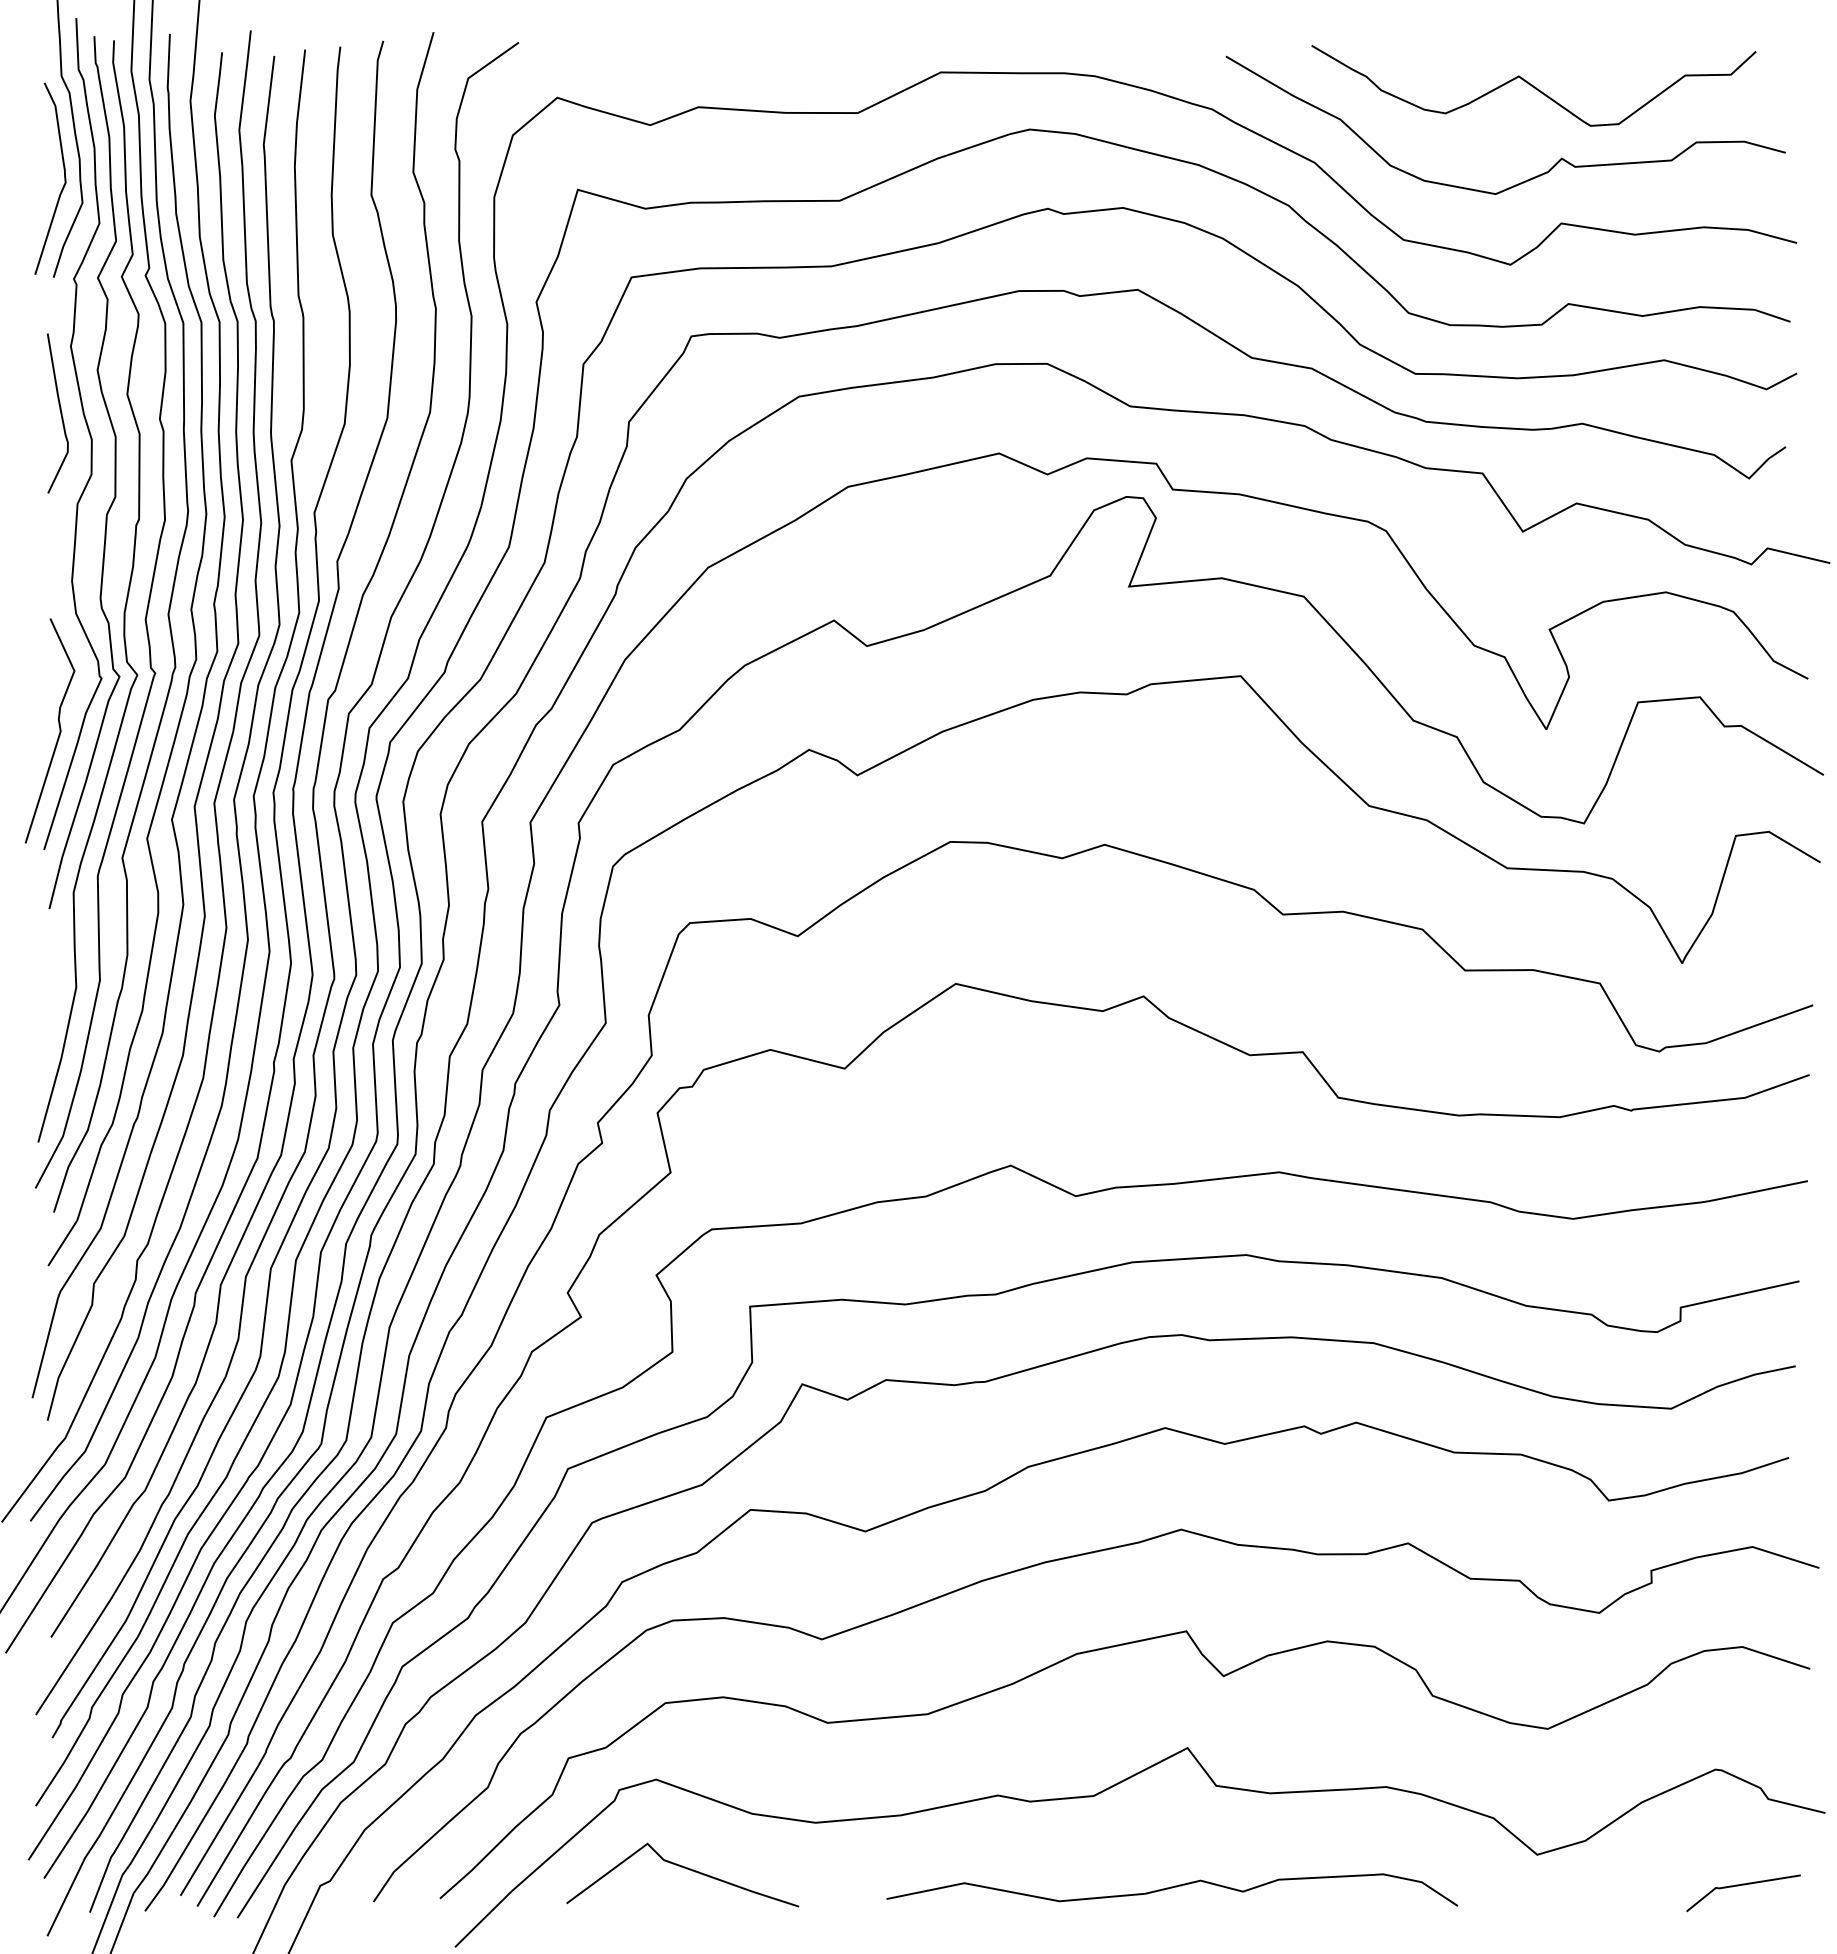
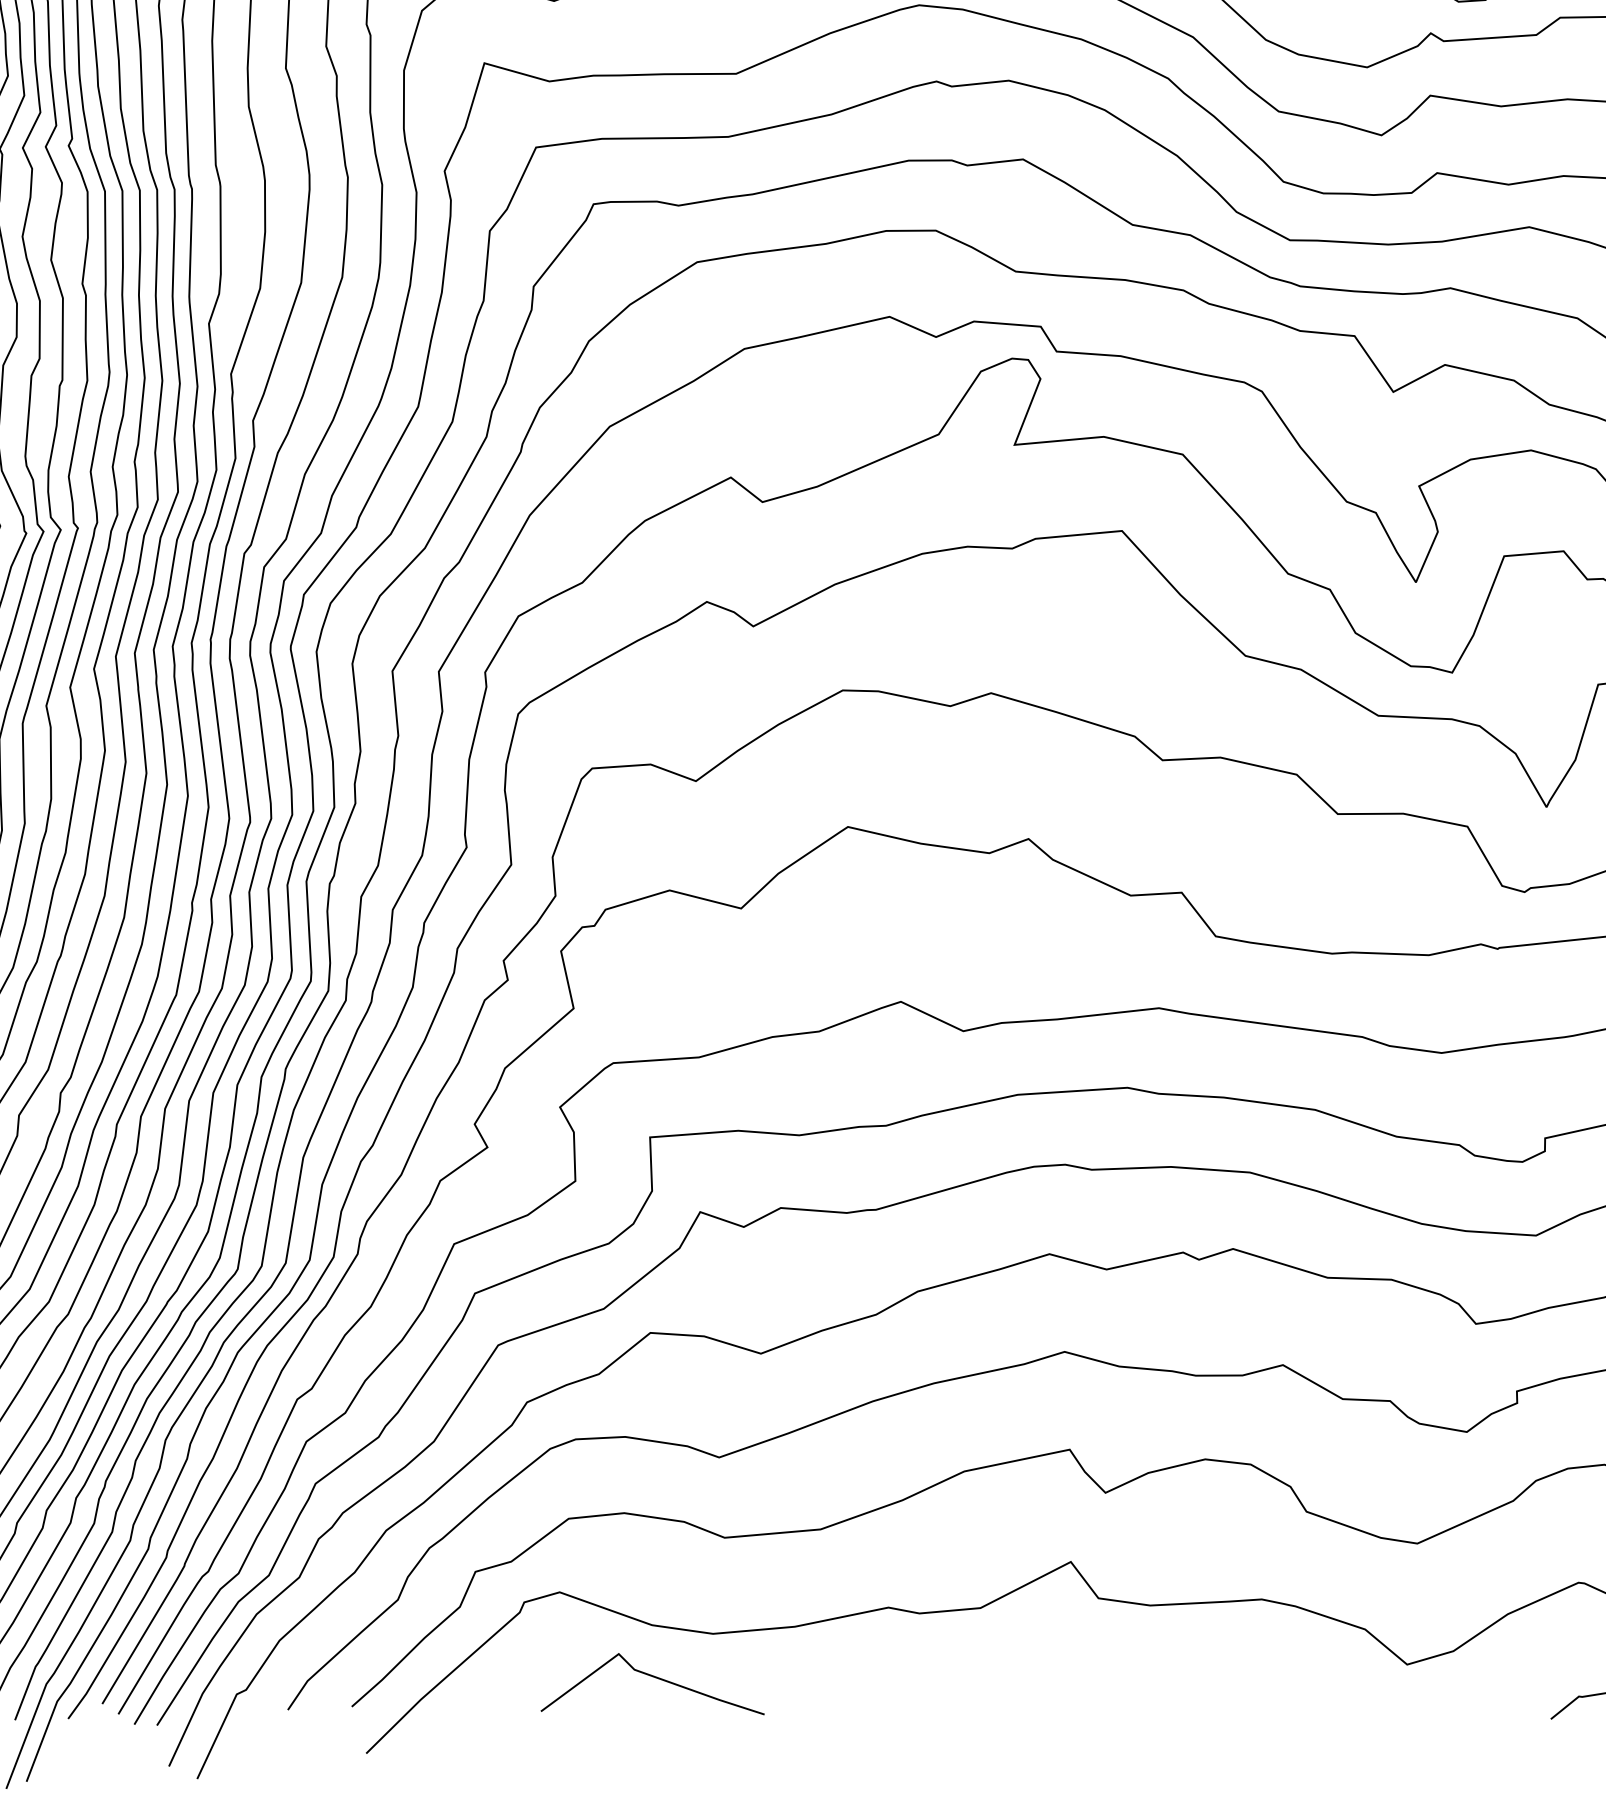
line: (684, 1868) -> (654, 1677), moved
curve: (1172, 1888) -> (1056, 1697), removed

